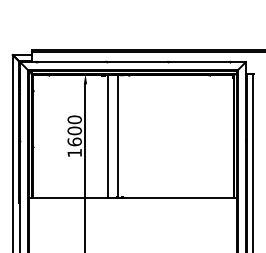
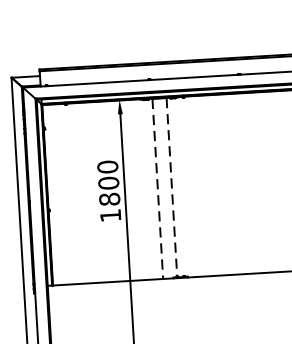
line: (107, 136) -> (157, 188), solid -> dashed
line: (117, 136) -> (171, 187), solid -> dashed
text: (74, 141) -> (109, 198), 1600 -> 1800

